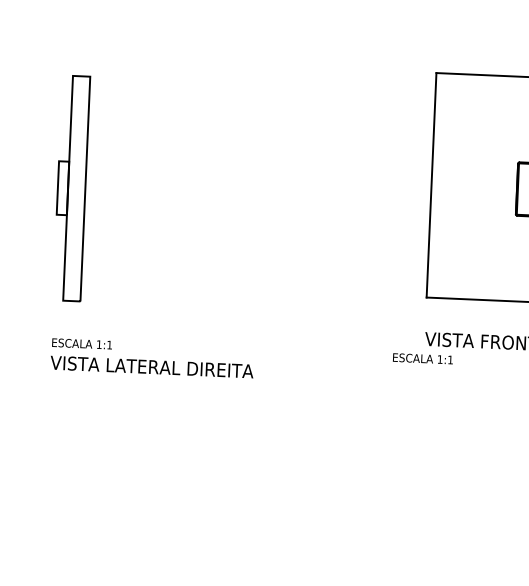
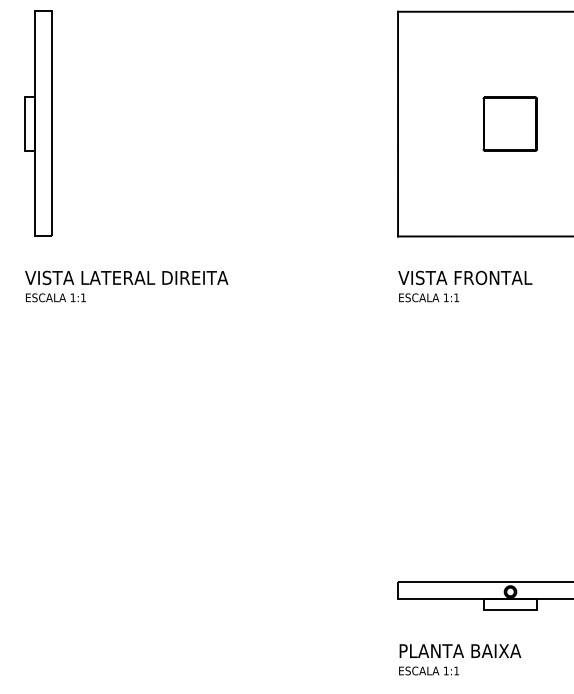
part: (71, 187) -> (38, 123), moved
text: (422, 358) -> (428, 297), moved
text: (151, 366) -> (126, 277), moved

